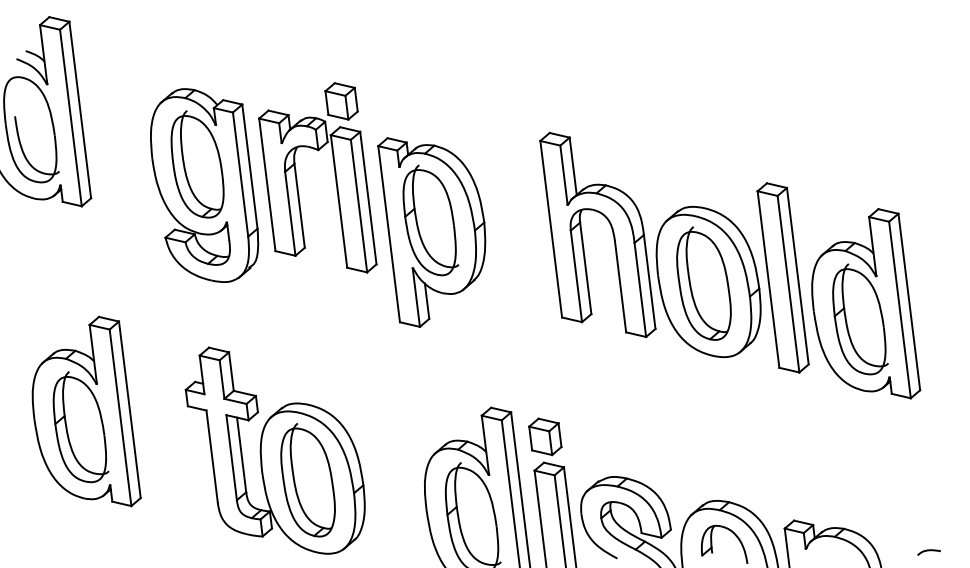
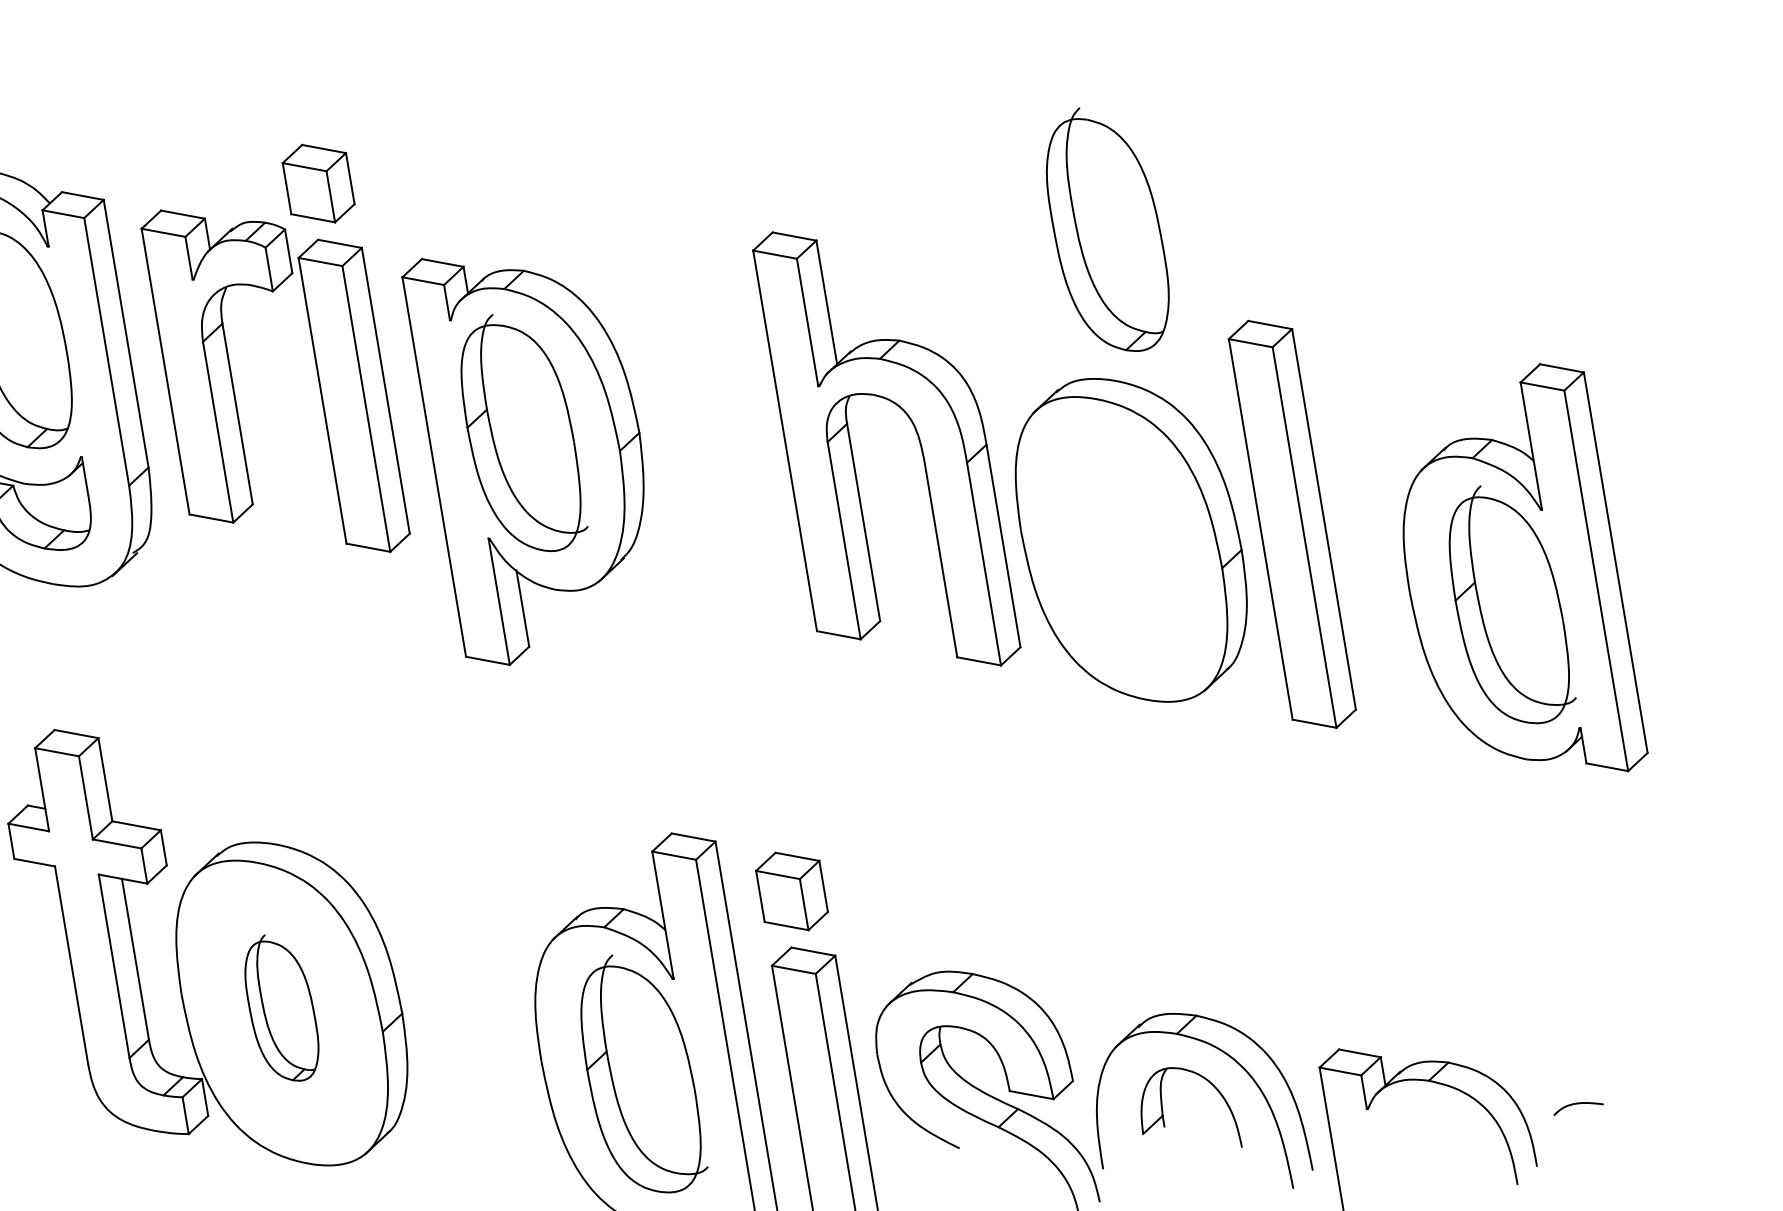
part: (703, 283) -> (1106, 229), moved
part: (866, 303) -> (1523, 569), moved
part: (307, 480) -> (280, 1008), size x0.6
curve: (928, 551) -> (1576, 1106), moved

